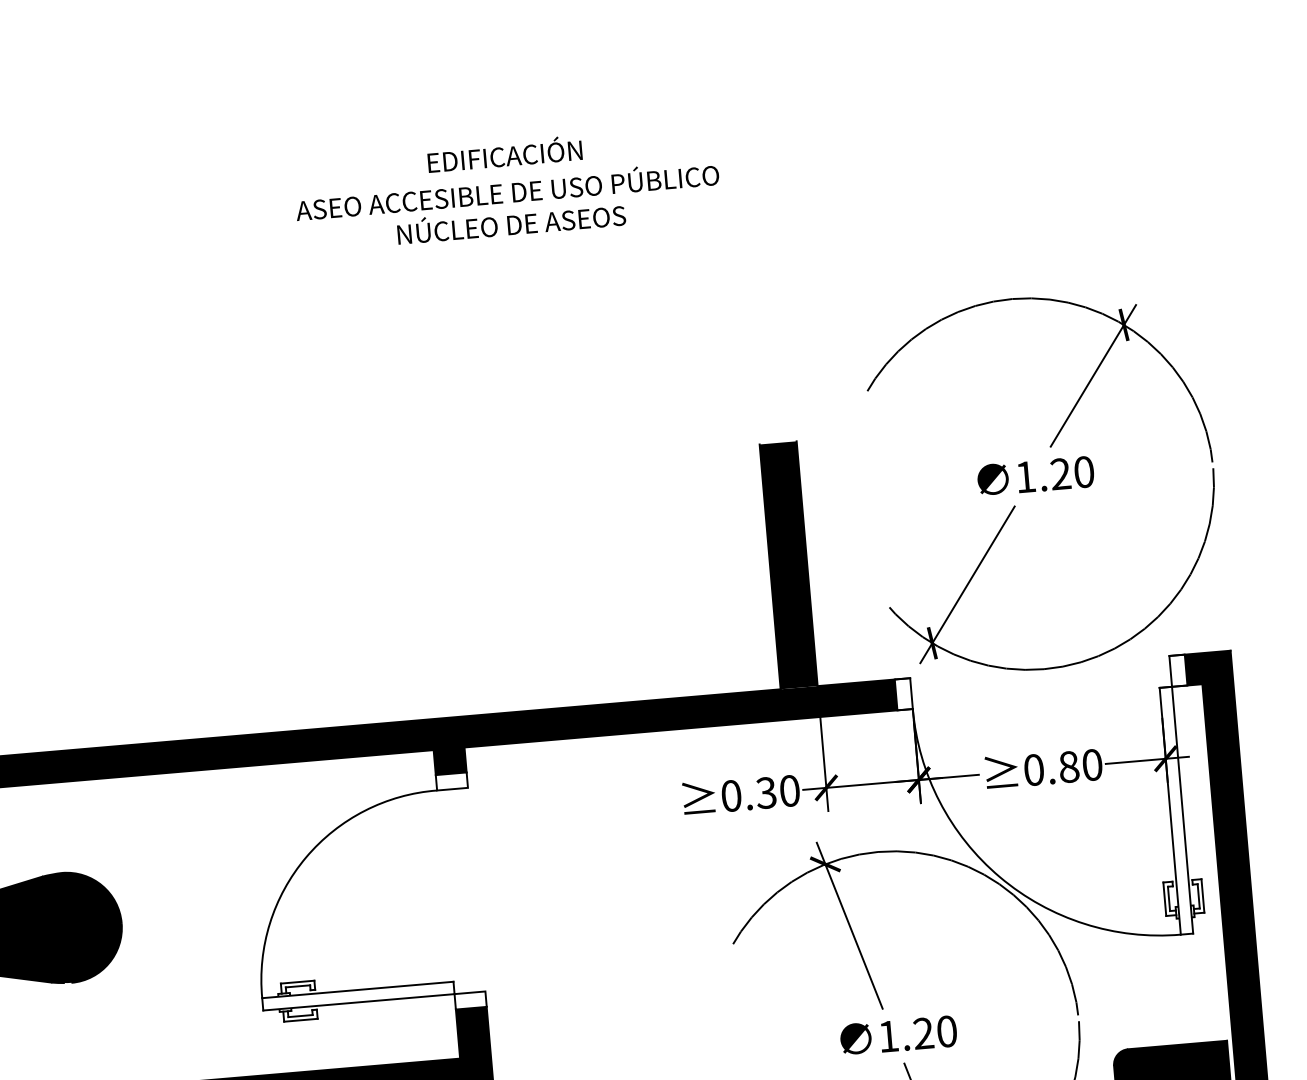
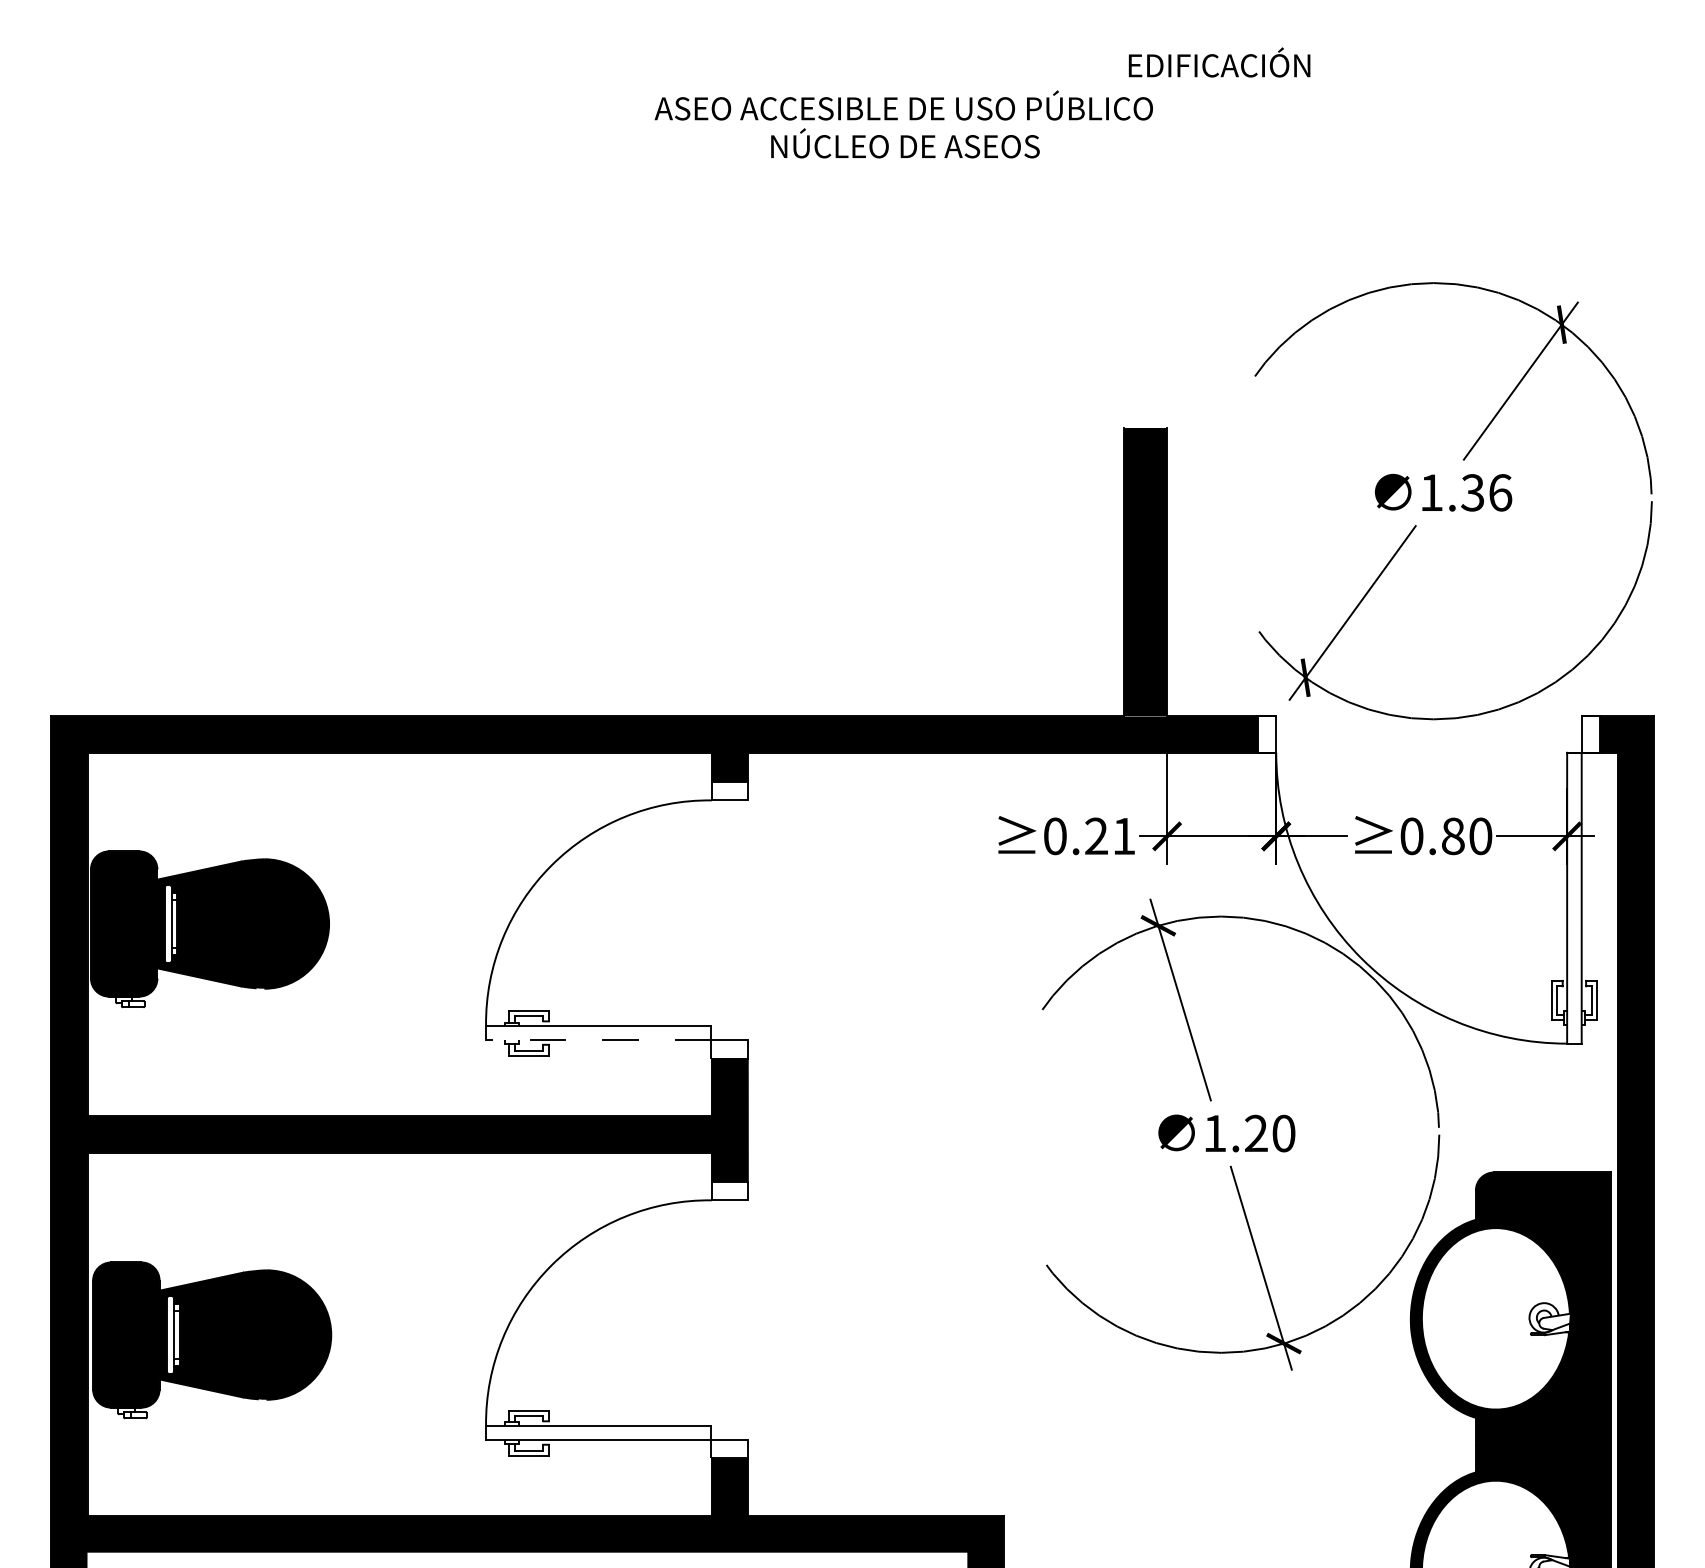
text: (504, 154) -> (1219, 62), moved
text: (508, 206) -> (903, 124), moved
text: (1072, 472) -> (1486, 492), 1.20 -> 1.36
text: (777, 792) -> (1109, 836), 0.30 -> 0.21
line: (358, 1002) -> (598, 1040), solid -> dashed

